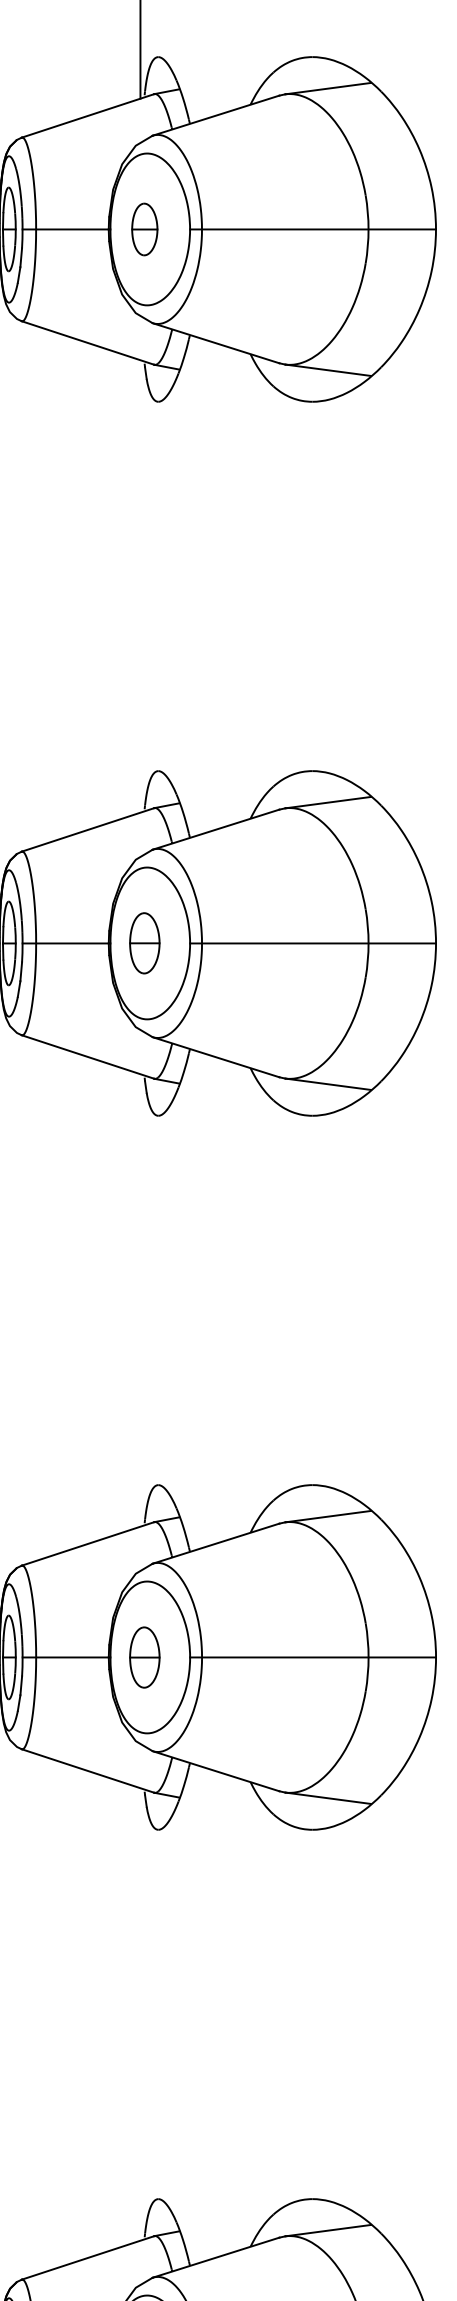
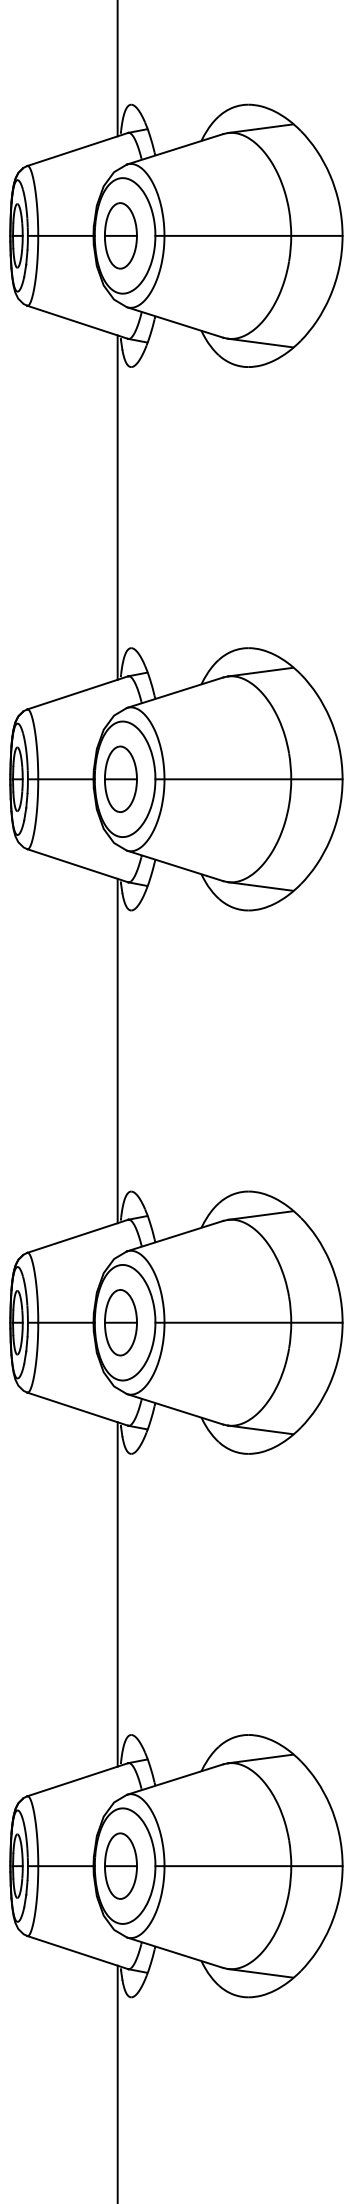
part: (144, 228) -> (120, 235), size x1.67
line: (140, 586) -> (117, 507), added
part: (144, 942) -> (120, 778), size x1.43
line: (140, 1299) -> (117, 1050), added
part: (144, 1657) -> (120, 1322), size x1.43
line: (140, 2014) -> (117, 1594), added

